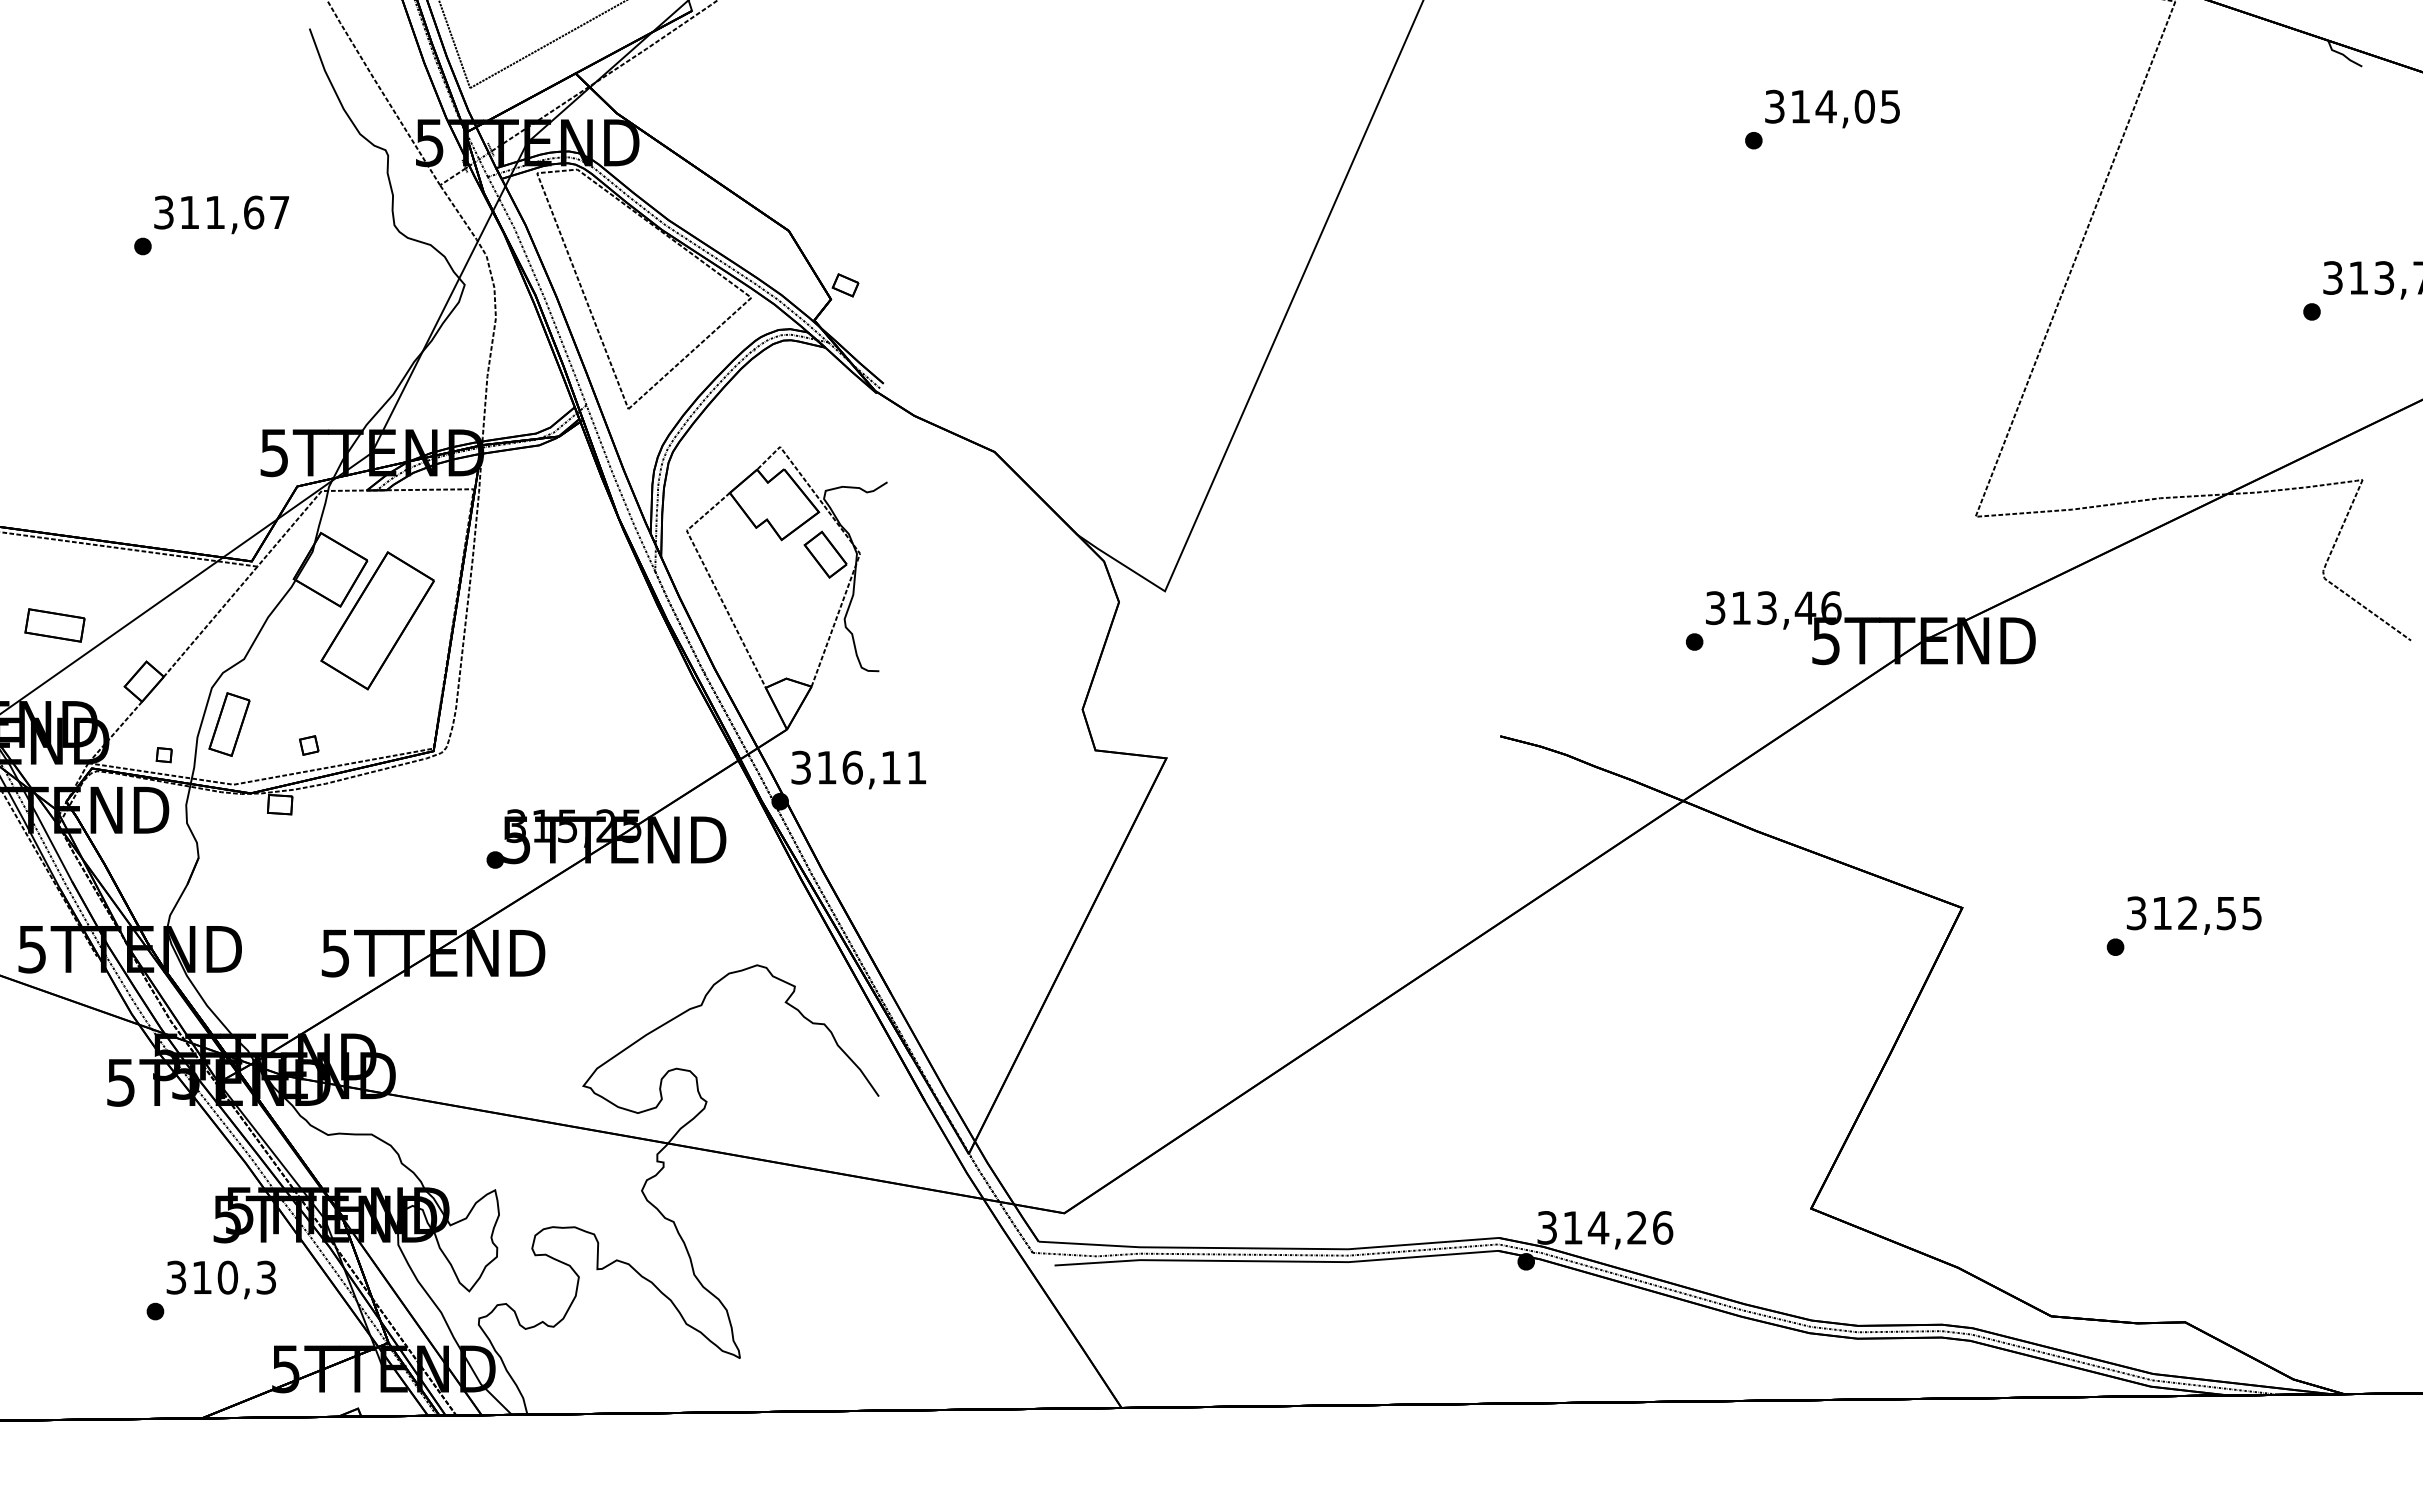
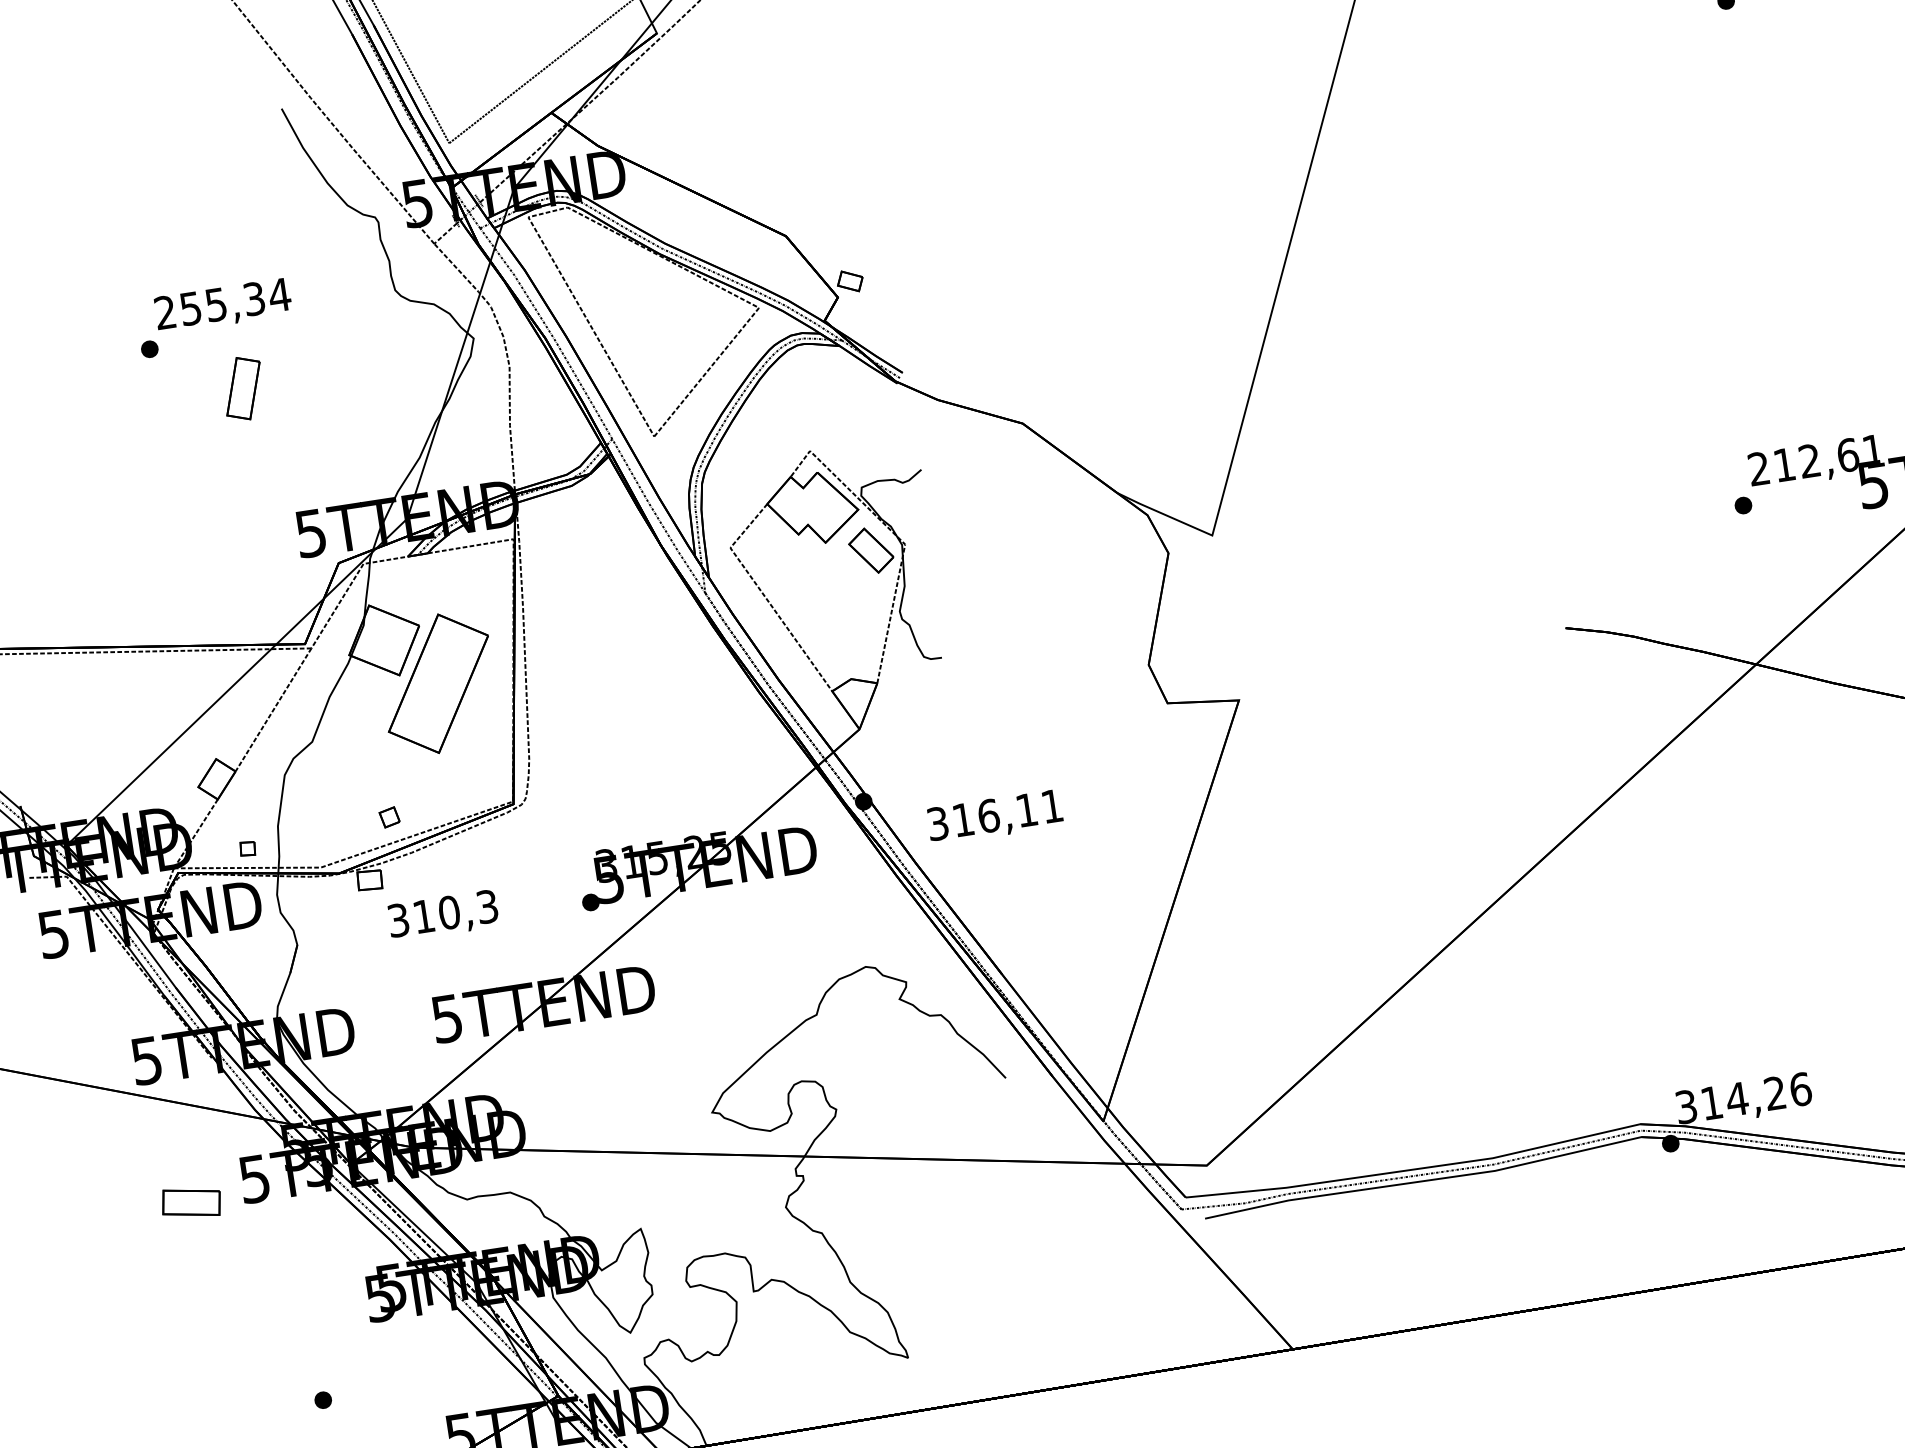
text: (222, 212) -> (223, 303), 311,67 -> 255,34
text: (1773, 608) -> (1816, 460), 313,46 -> 212,61
part: (54, 625) -> (190, 1202), moved
part: (229, 724) -> (243, 388), moved
text: (858, 769) -> (994, 816), moved
text: (220, 1279) -> (442, 915), moved

